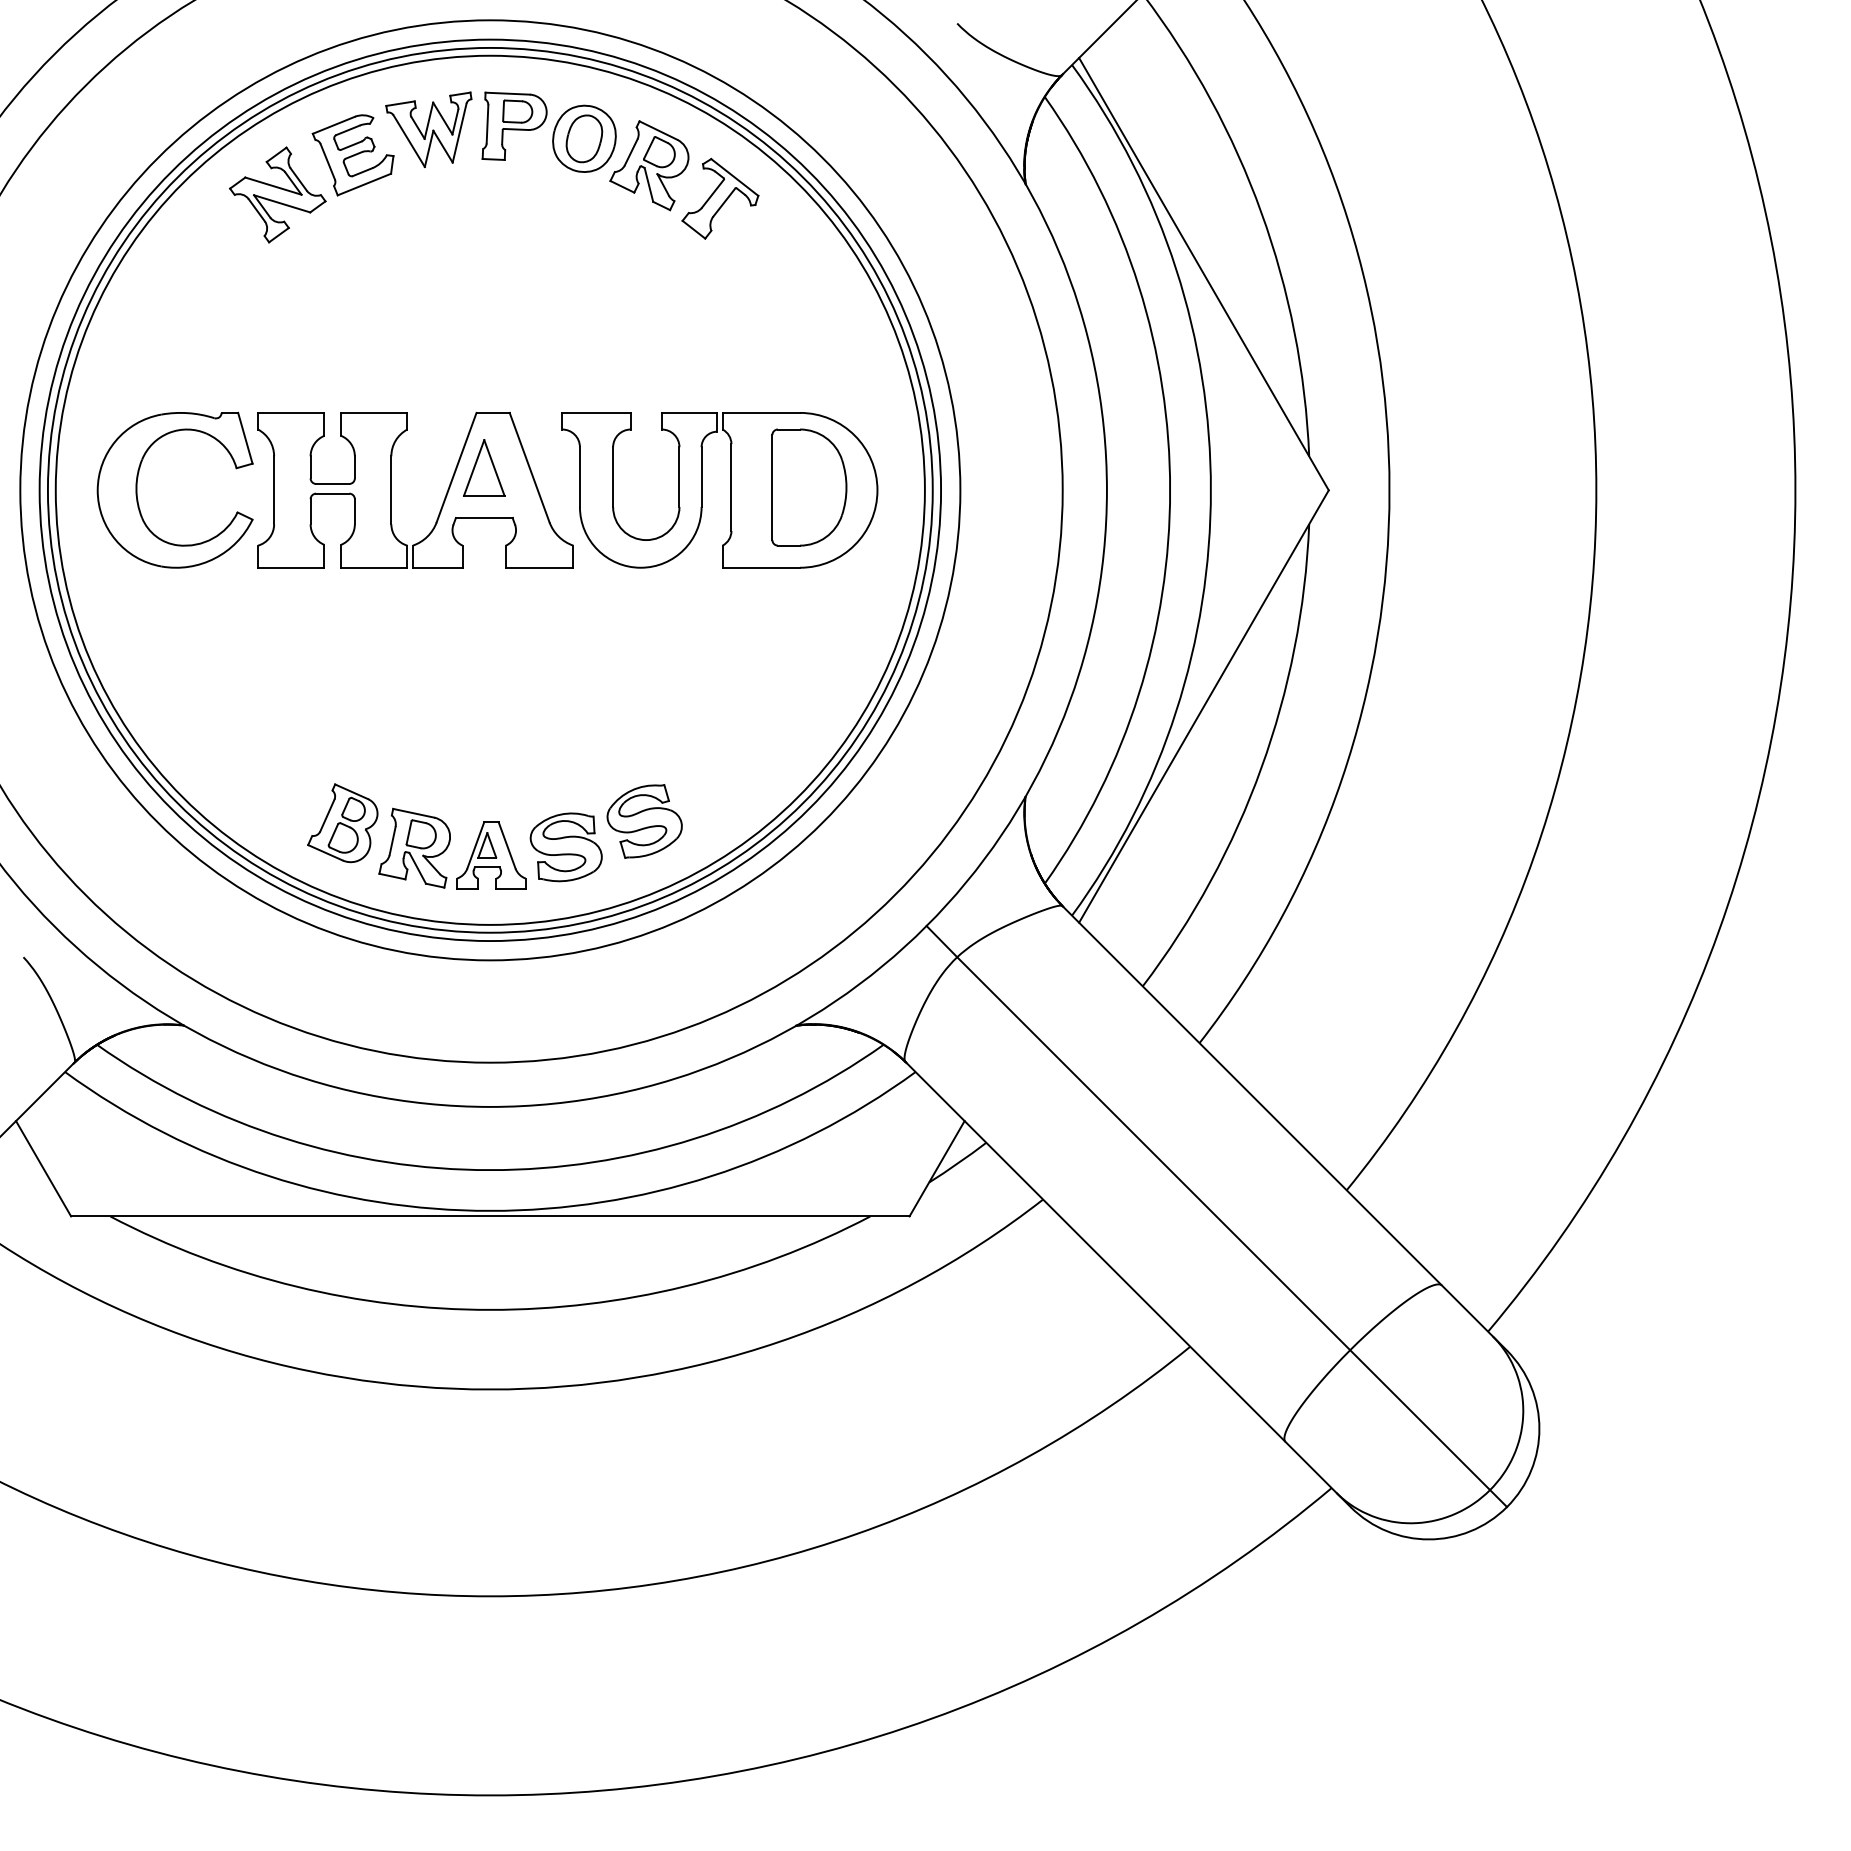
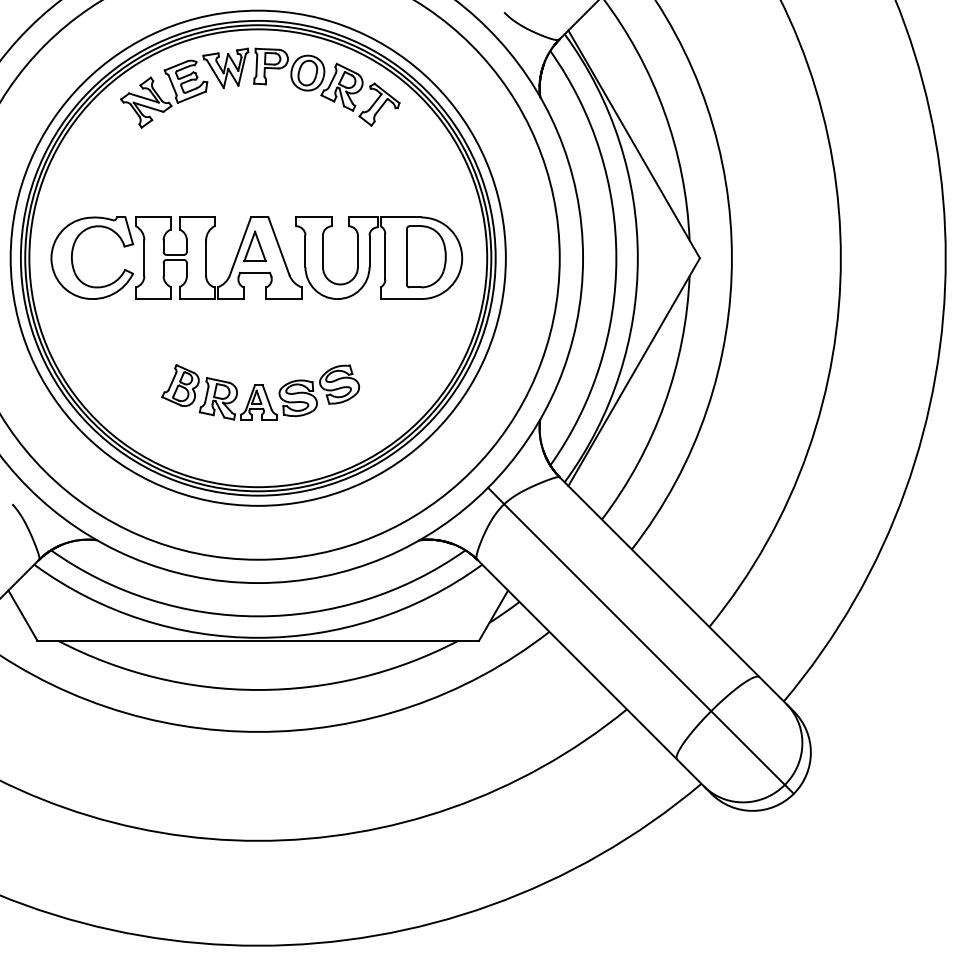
part: (494, 836) -> (260, 392), moved

